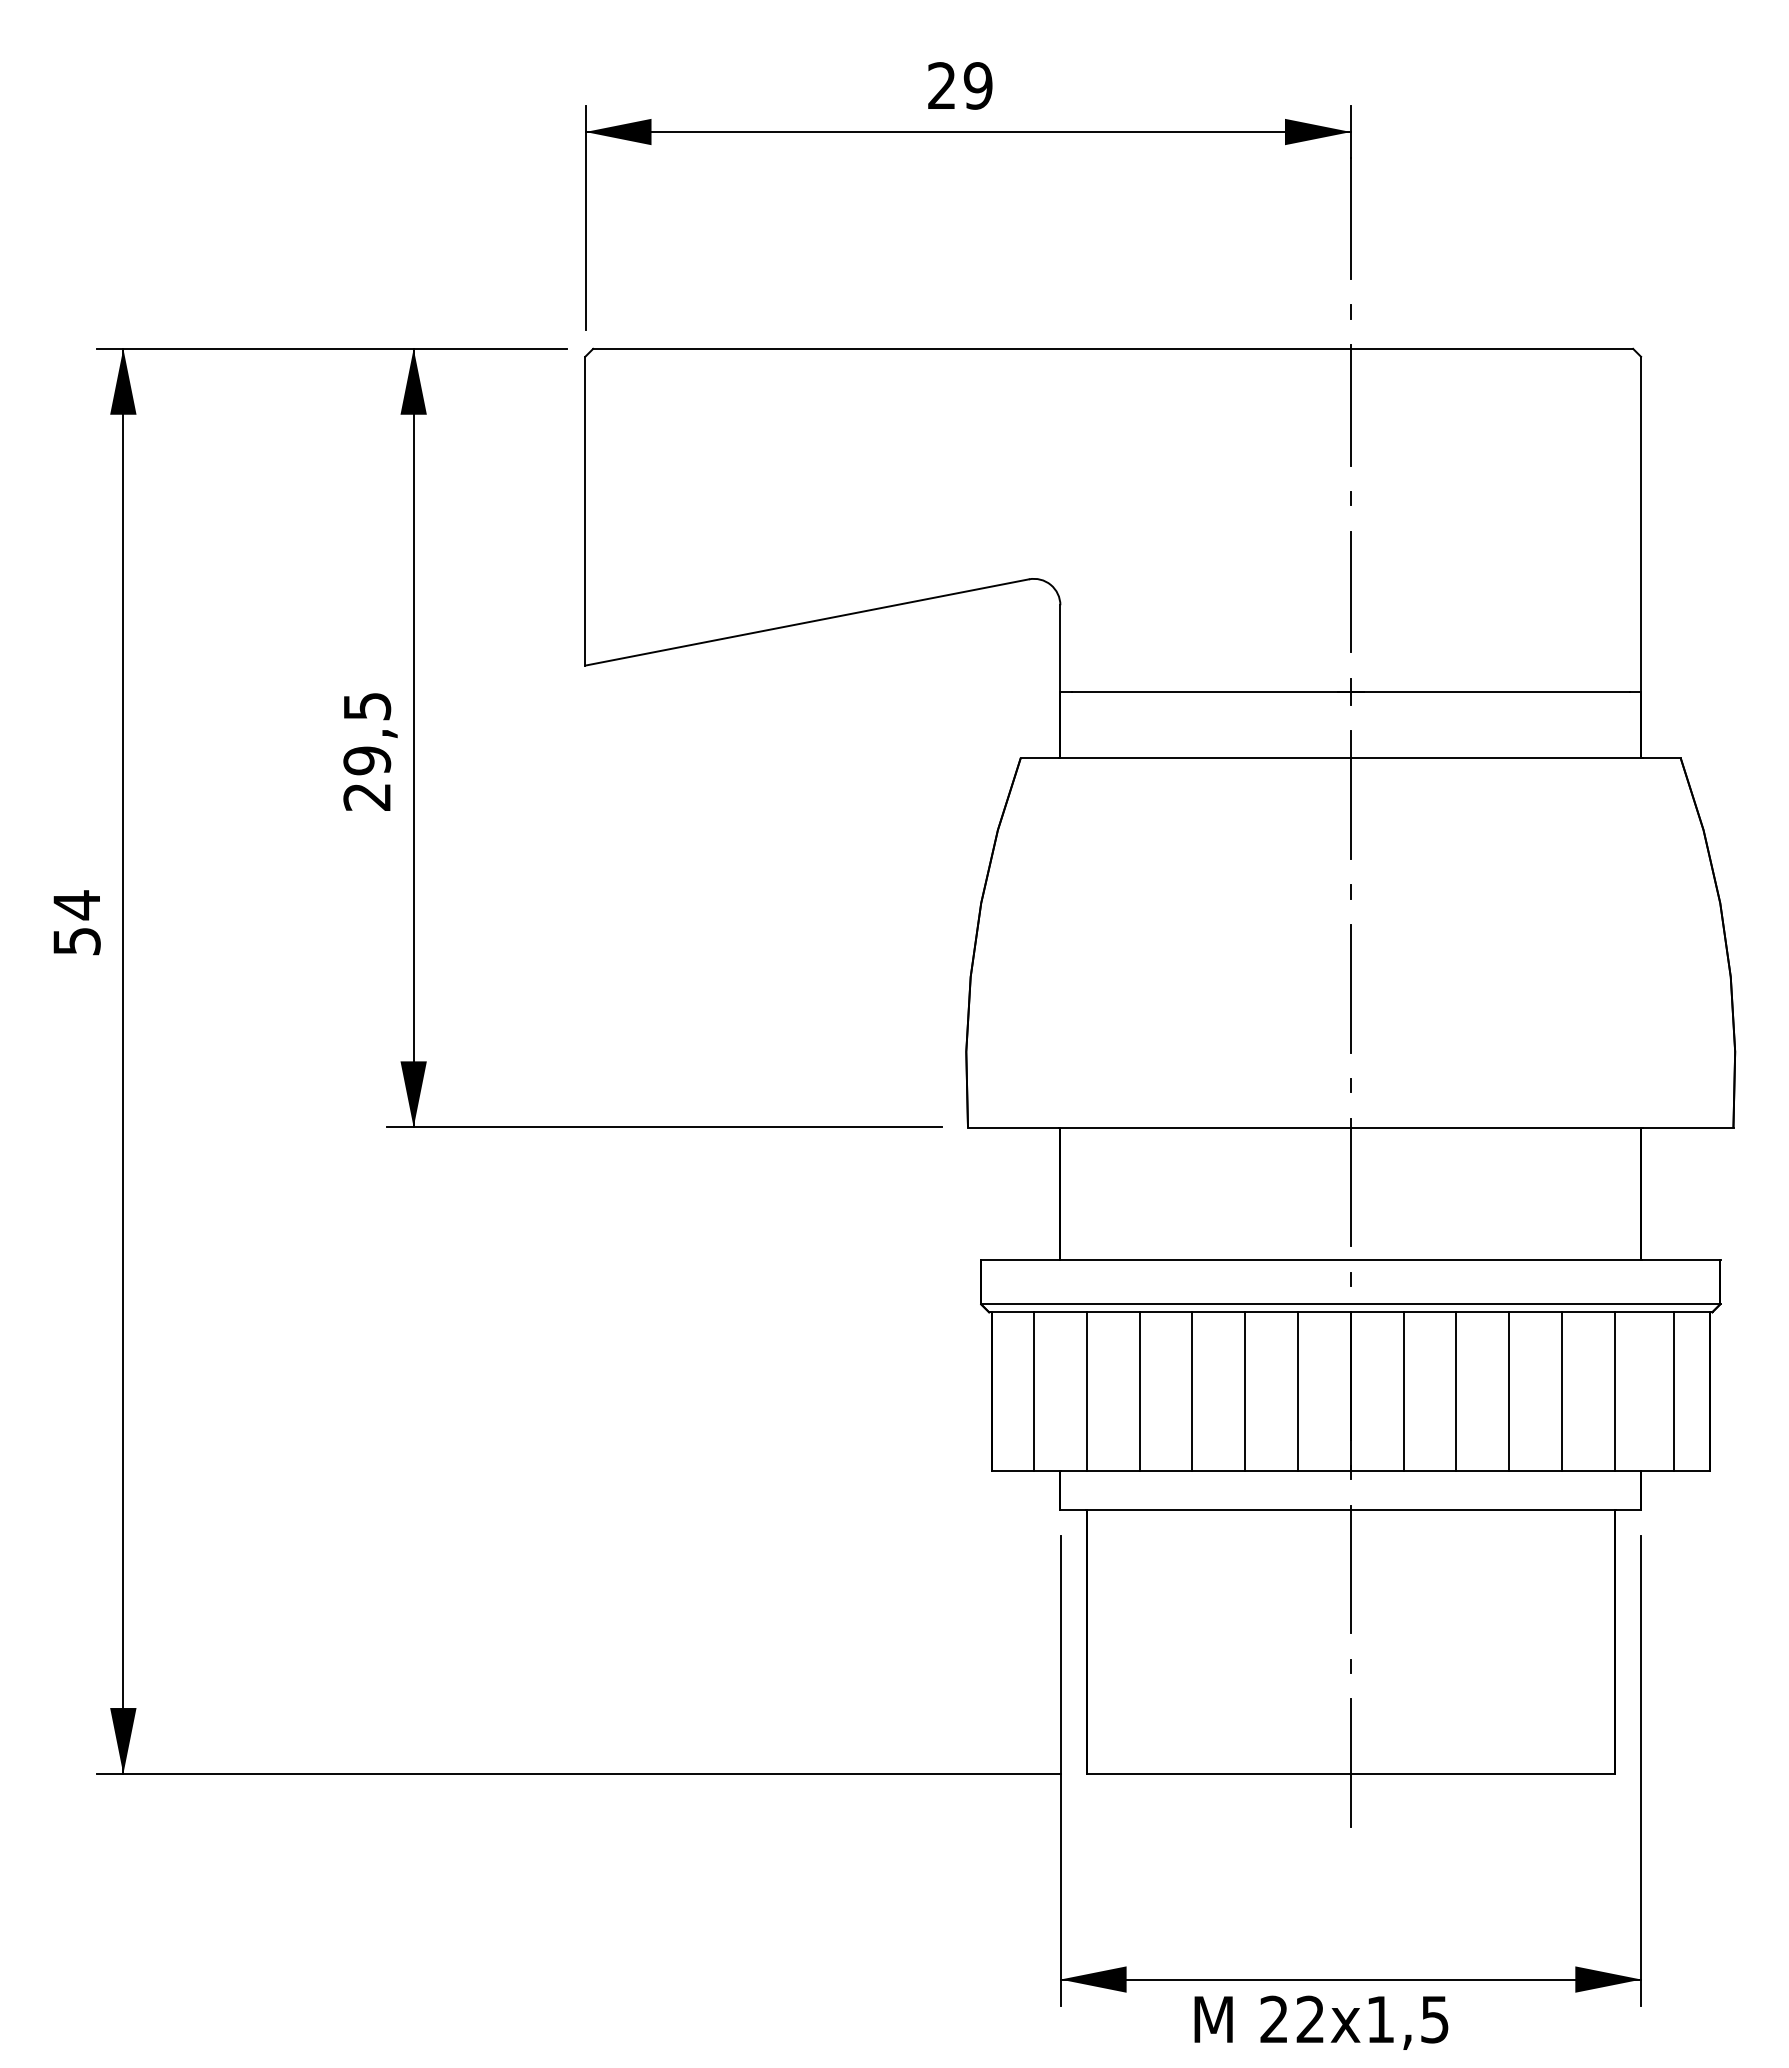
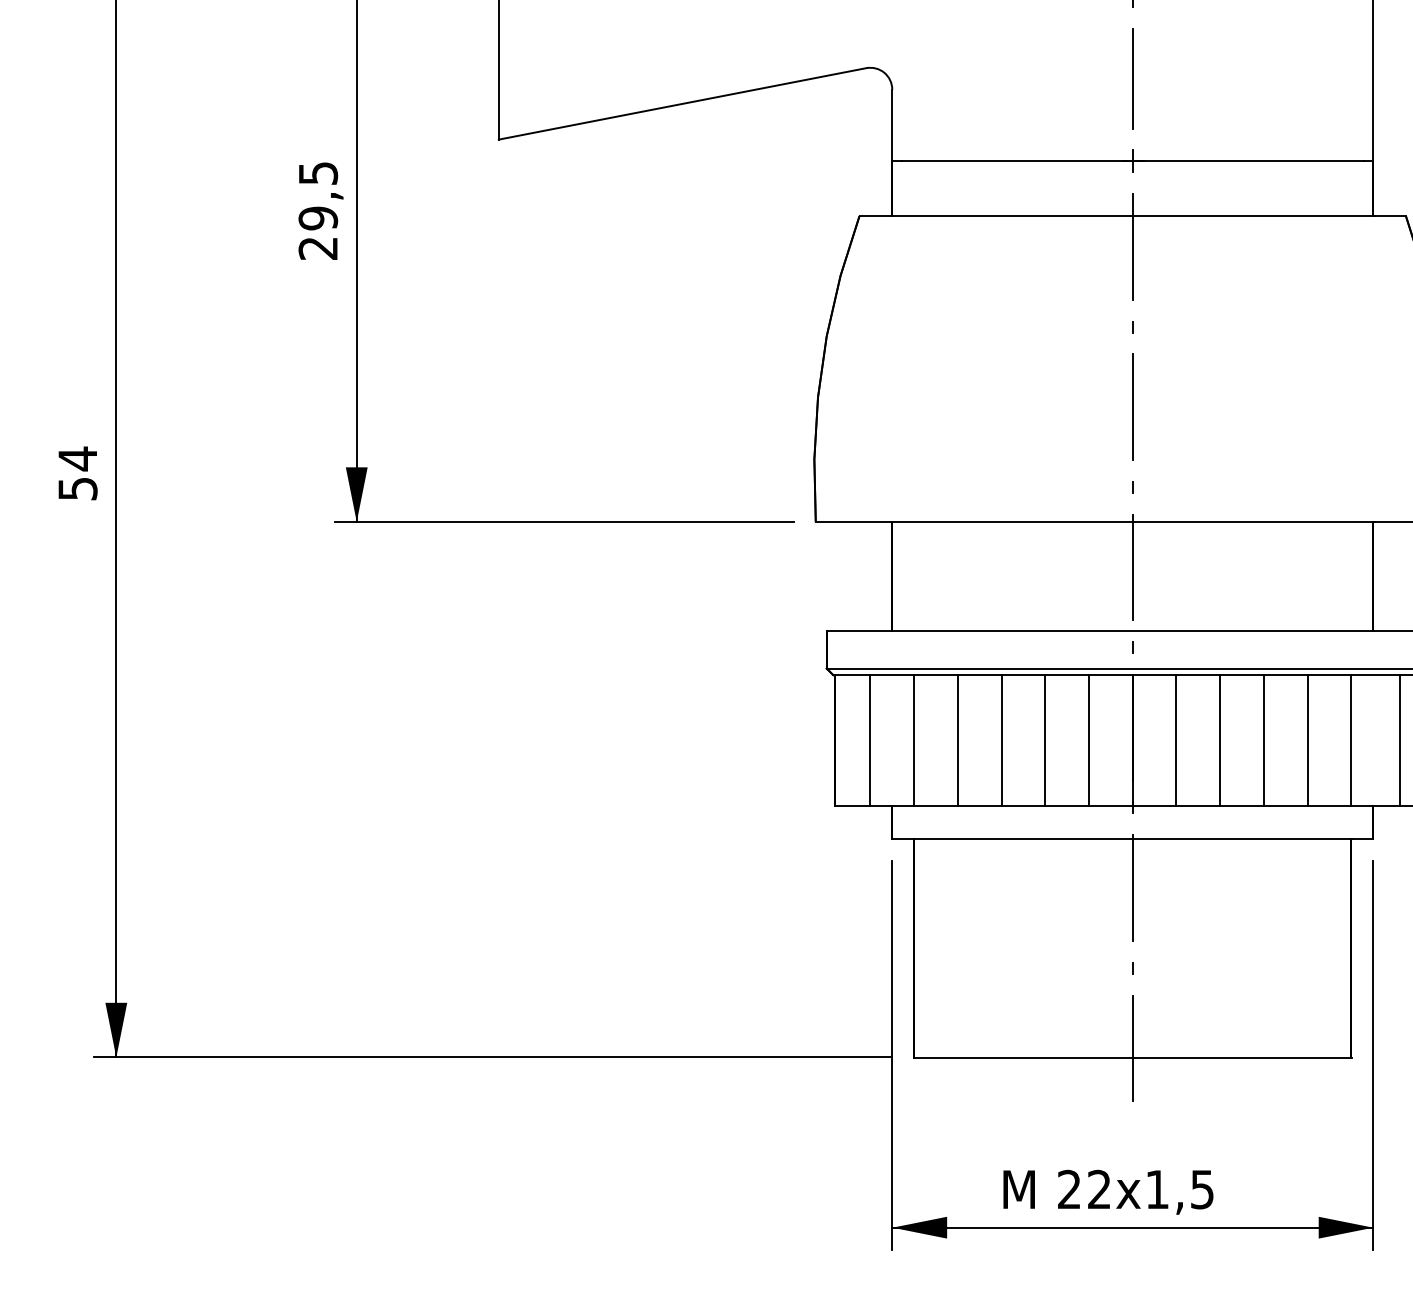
text: (76, 922) -> (77, 473), moved
text: (1321, 2022) -> (1108, 1192), moved

